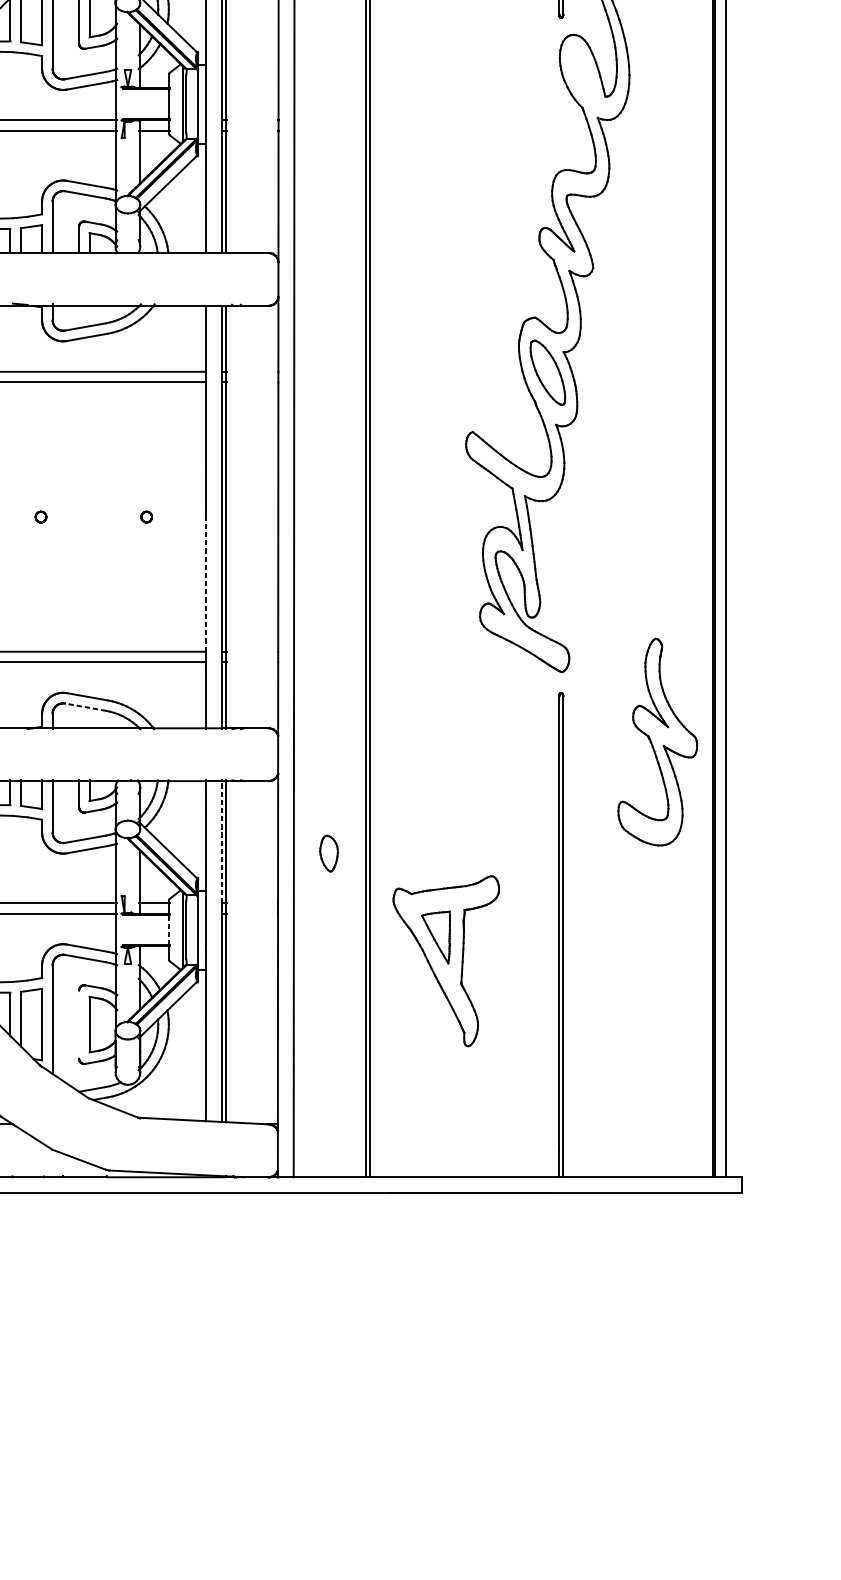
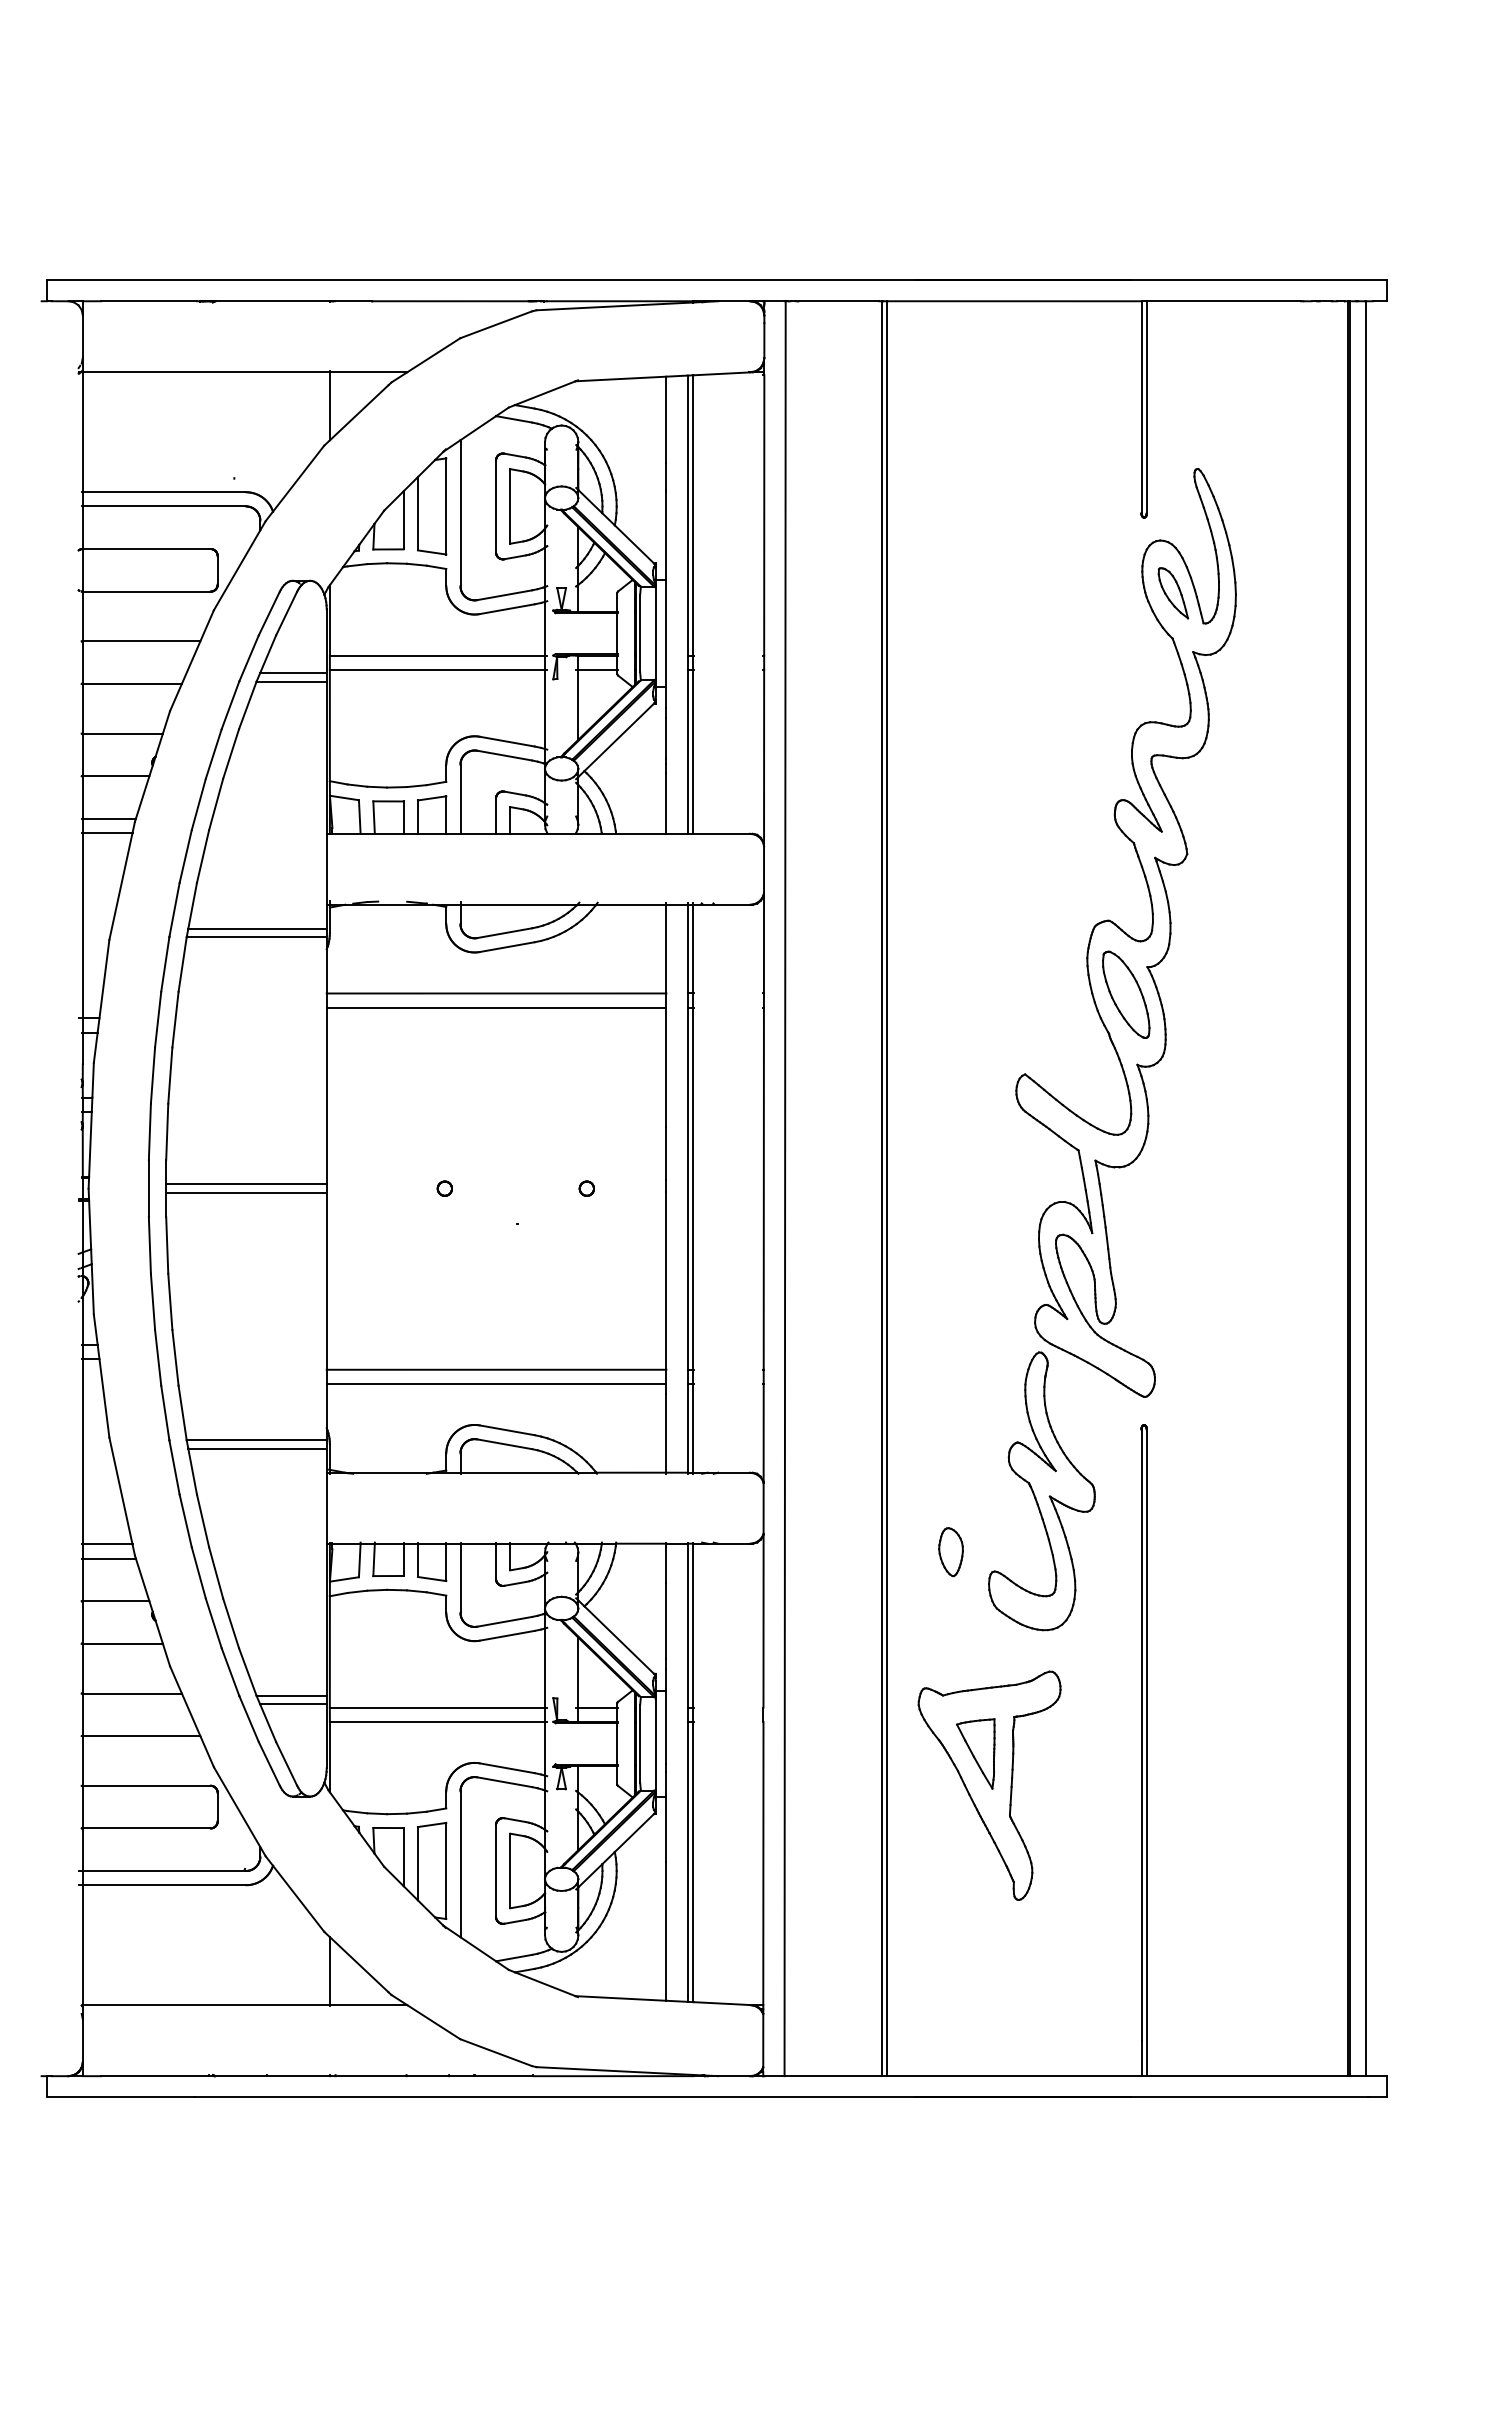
part: (583, 74) -> (1173, 593), added
line: (205, 585) -> (666, 1280), dashed -> solid
line: (85, 707) -> (504, 1444), dashed -> solid
part: (657, 742) -> (1041, 1491), moved
line: (221, 841) -> (687, 1625), dashed -> solid
part: (328, 853) -> (950, 1552), moved
line: (169, 929) -> (617, 1743), dashed -> solid
line: (79, 1024) -> (496, 1870), added

